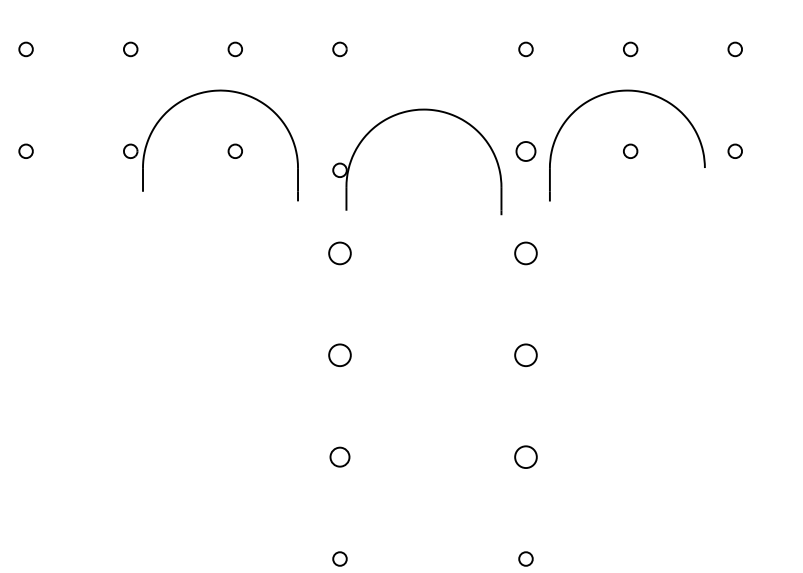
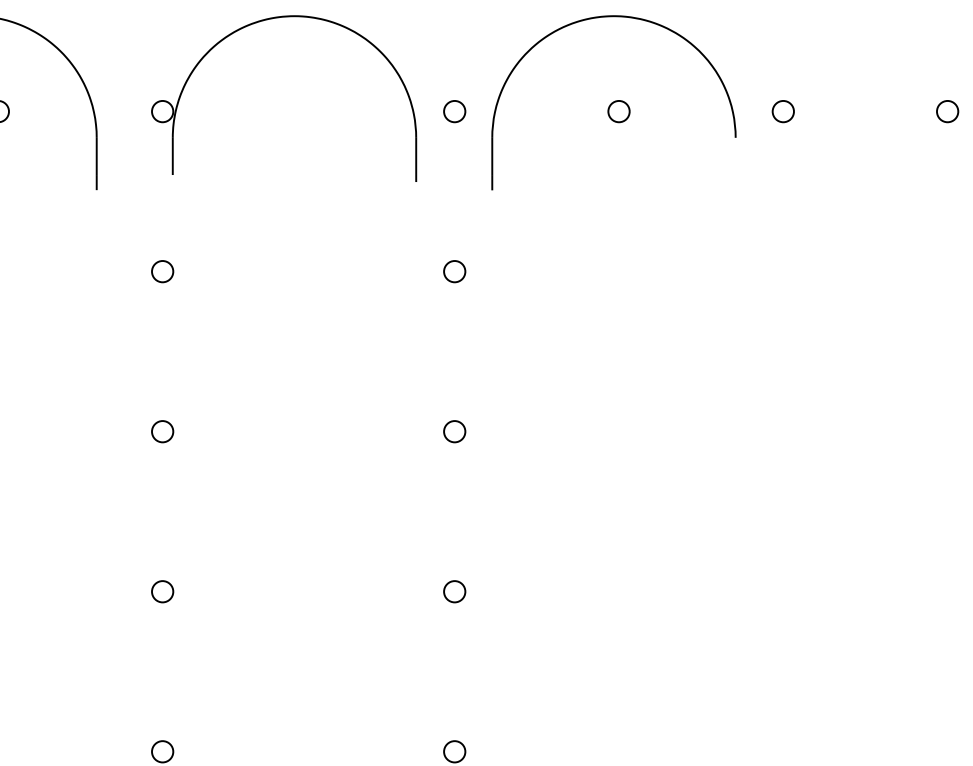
part: (408, 112) -> (270, 20), moved
circle: (525, 150) -> (453, 110), size x0.71
circle: (339, 252) -> (161, 270), size x0.62
circle: (525, 252) -> (453, 270), size x0.62
circle: (339, 354) -> (161, 430), size x0.62
circle: (525, 354) -> (453, 430), size x0.62
circle: (339, 456) -> (161, 590), size x0.71
circle: (525, 456) -> (453, 590), size x0.62

